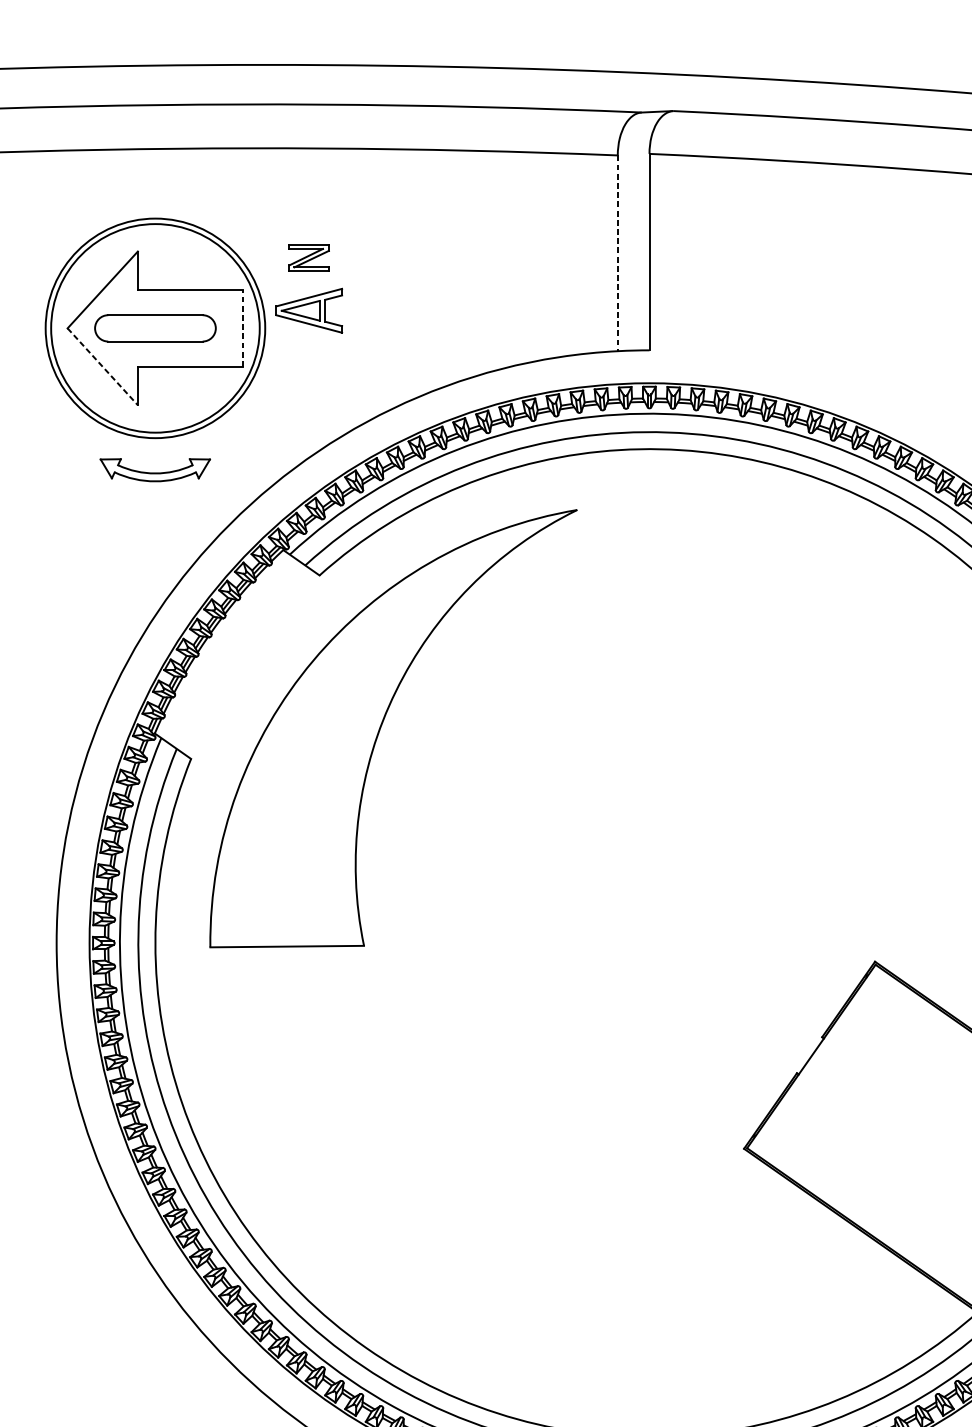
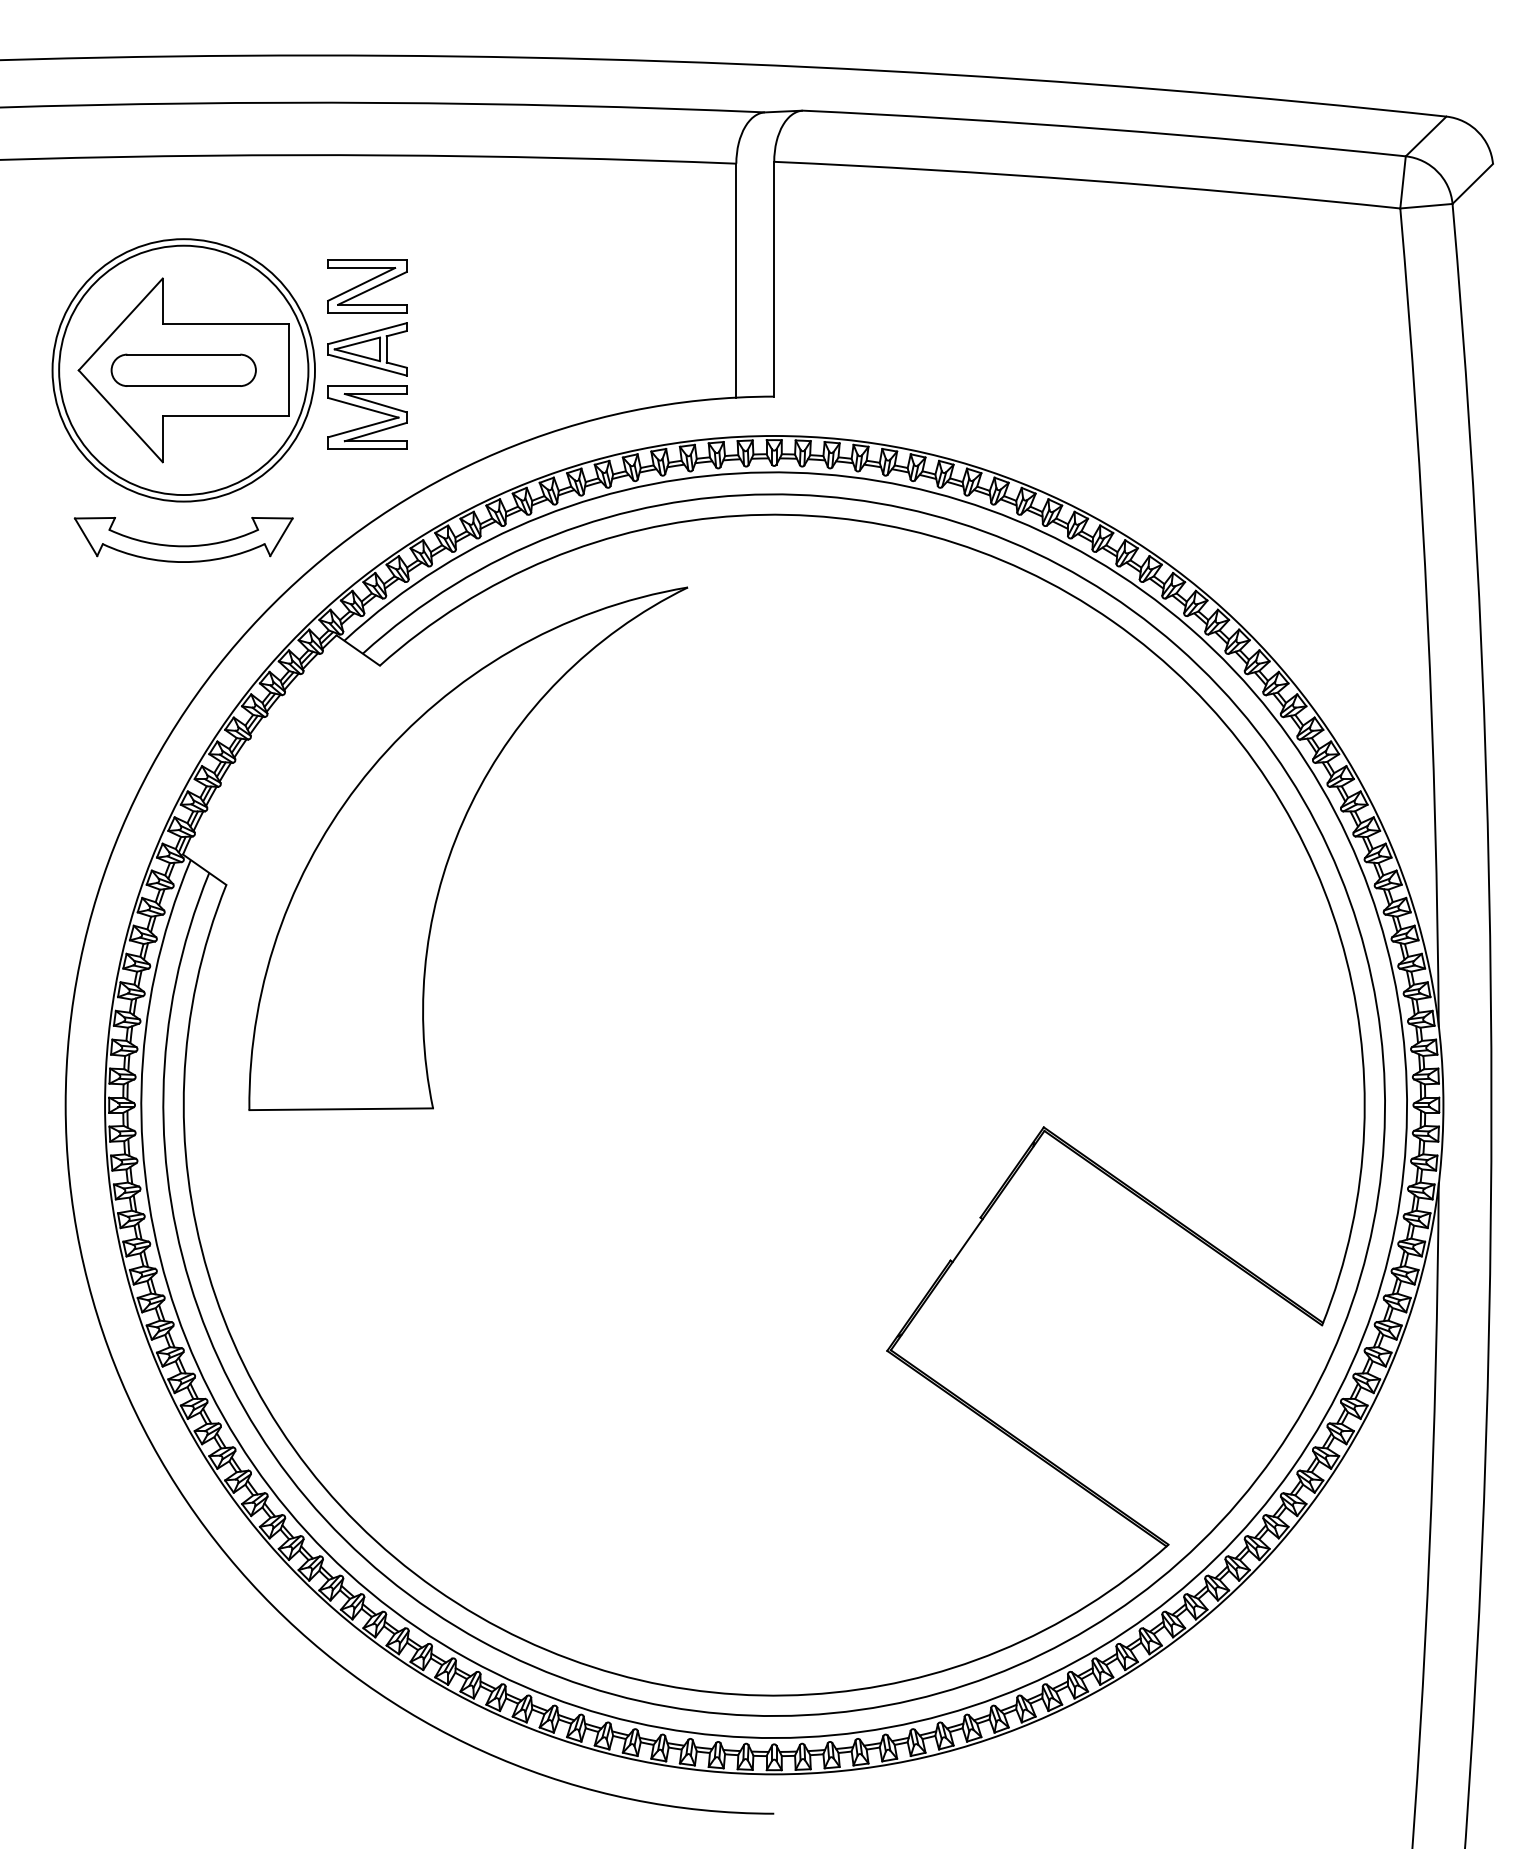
line: (617, 253) -> (736, 280), dashed -> solid
part: (309, 258) -> (367, 286), size x1.67
line: (243, 328) -> (288, 370), dashed -> solid
part: (310, 361) -> (368, 410), added
line: (103, 366) -> (121, 416), dashed -> solid
part: (155, 469) -> (183, 539), size x1.67

